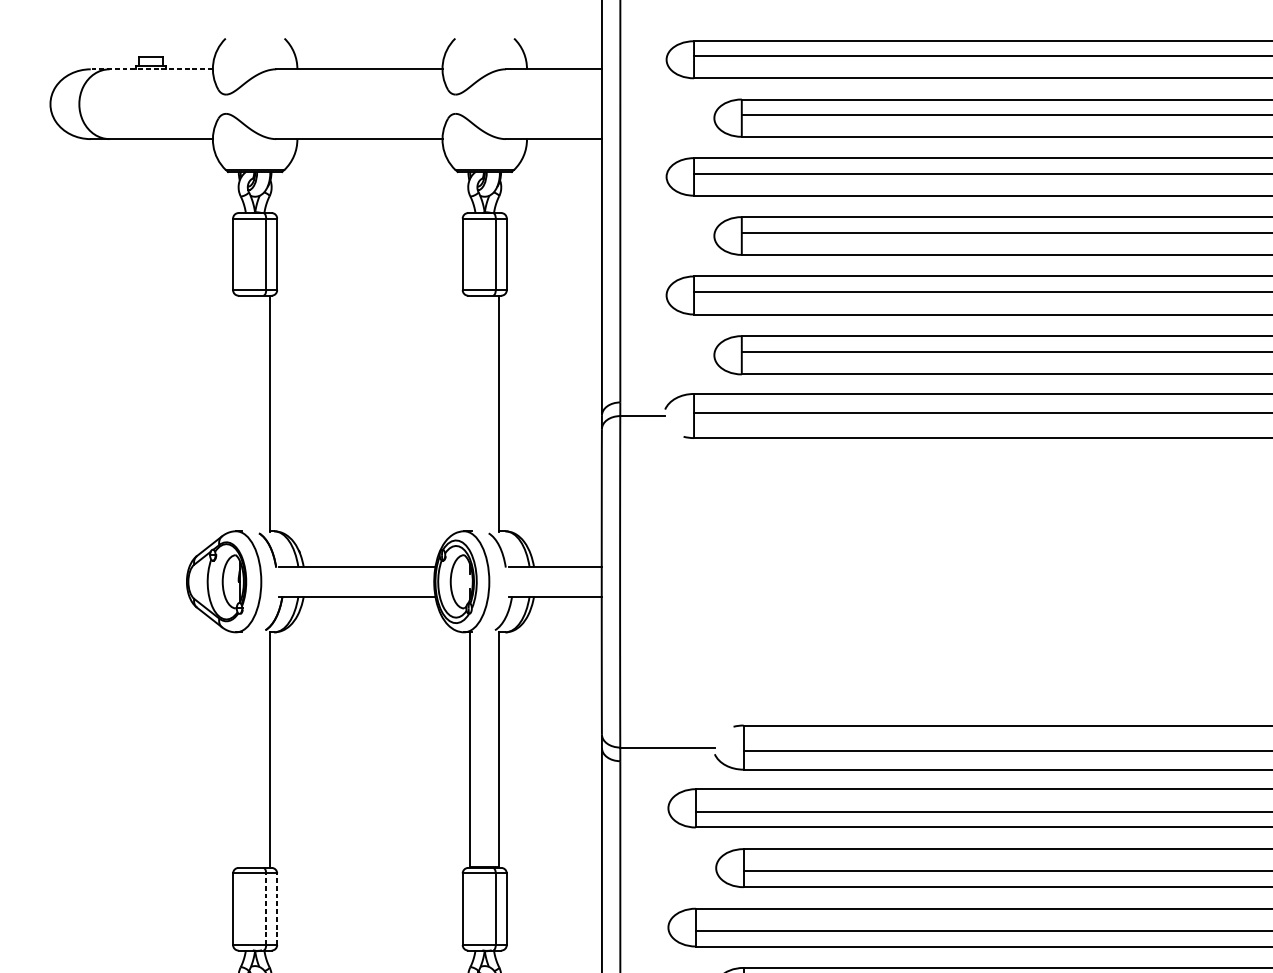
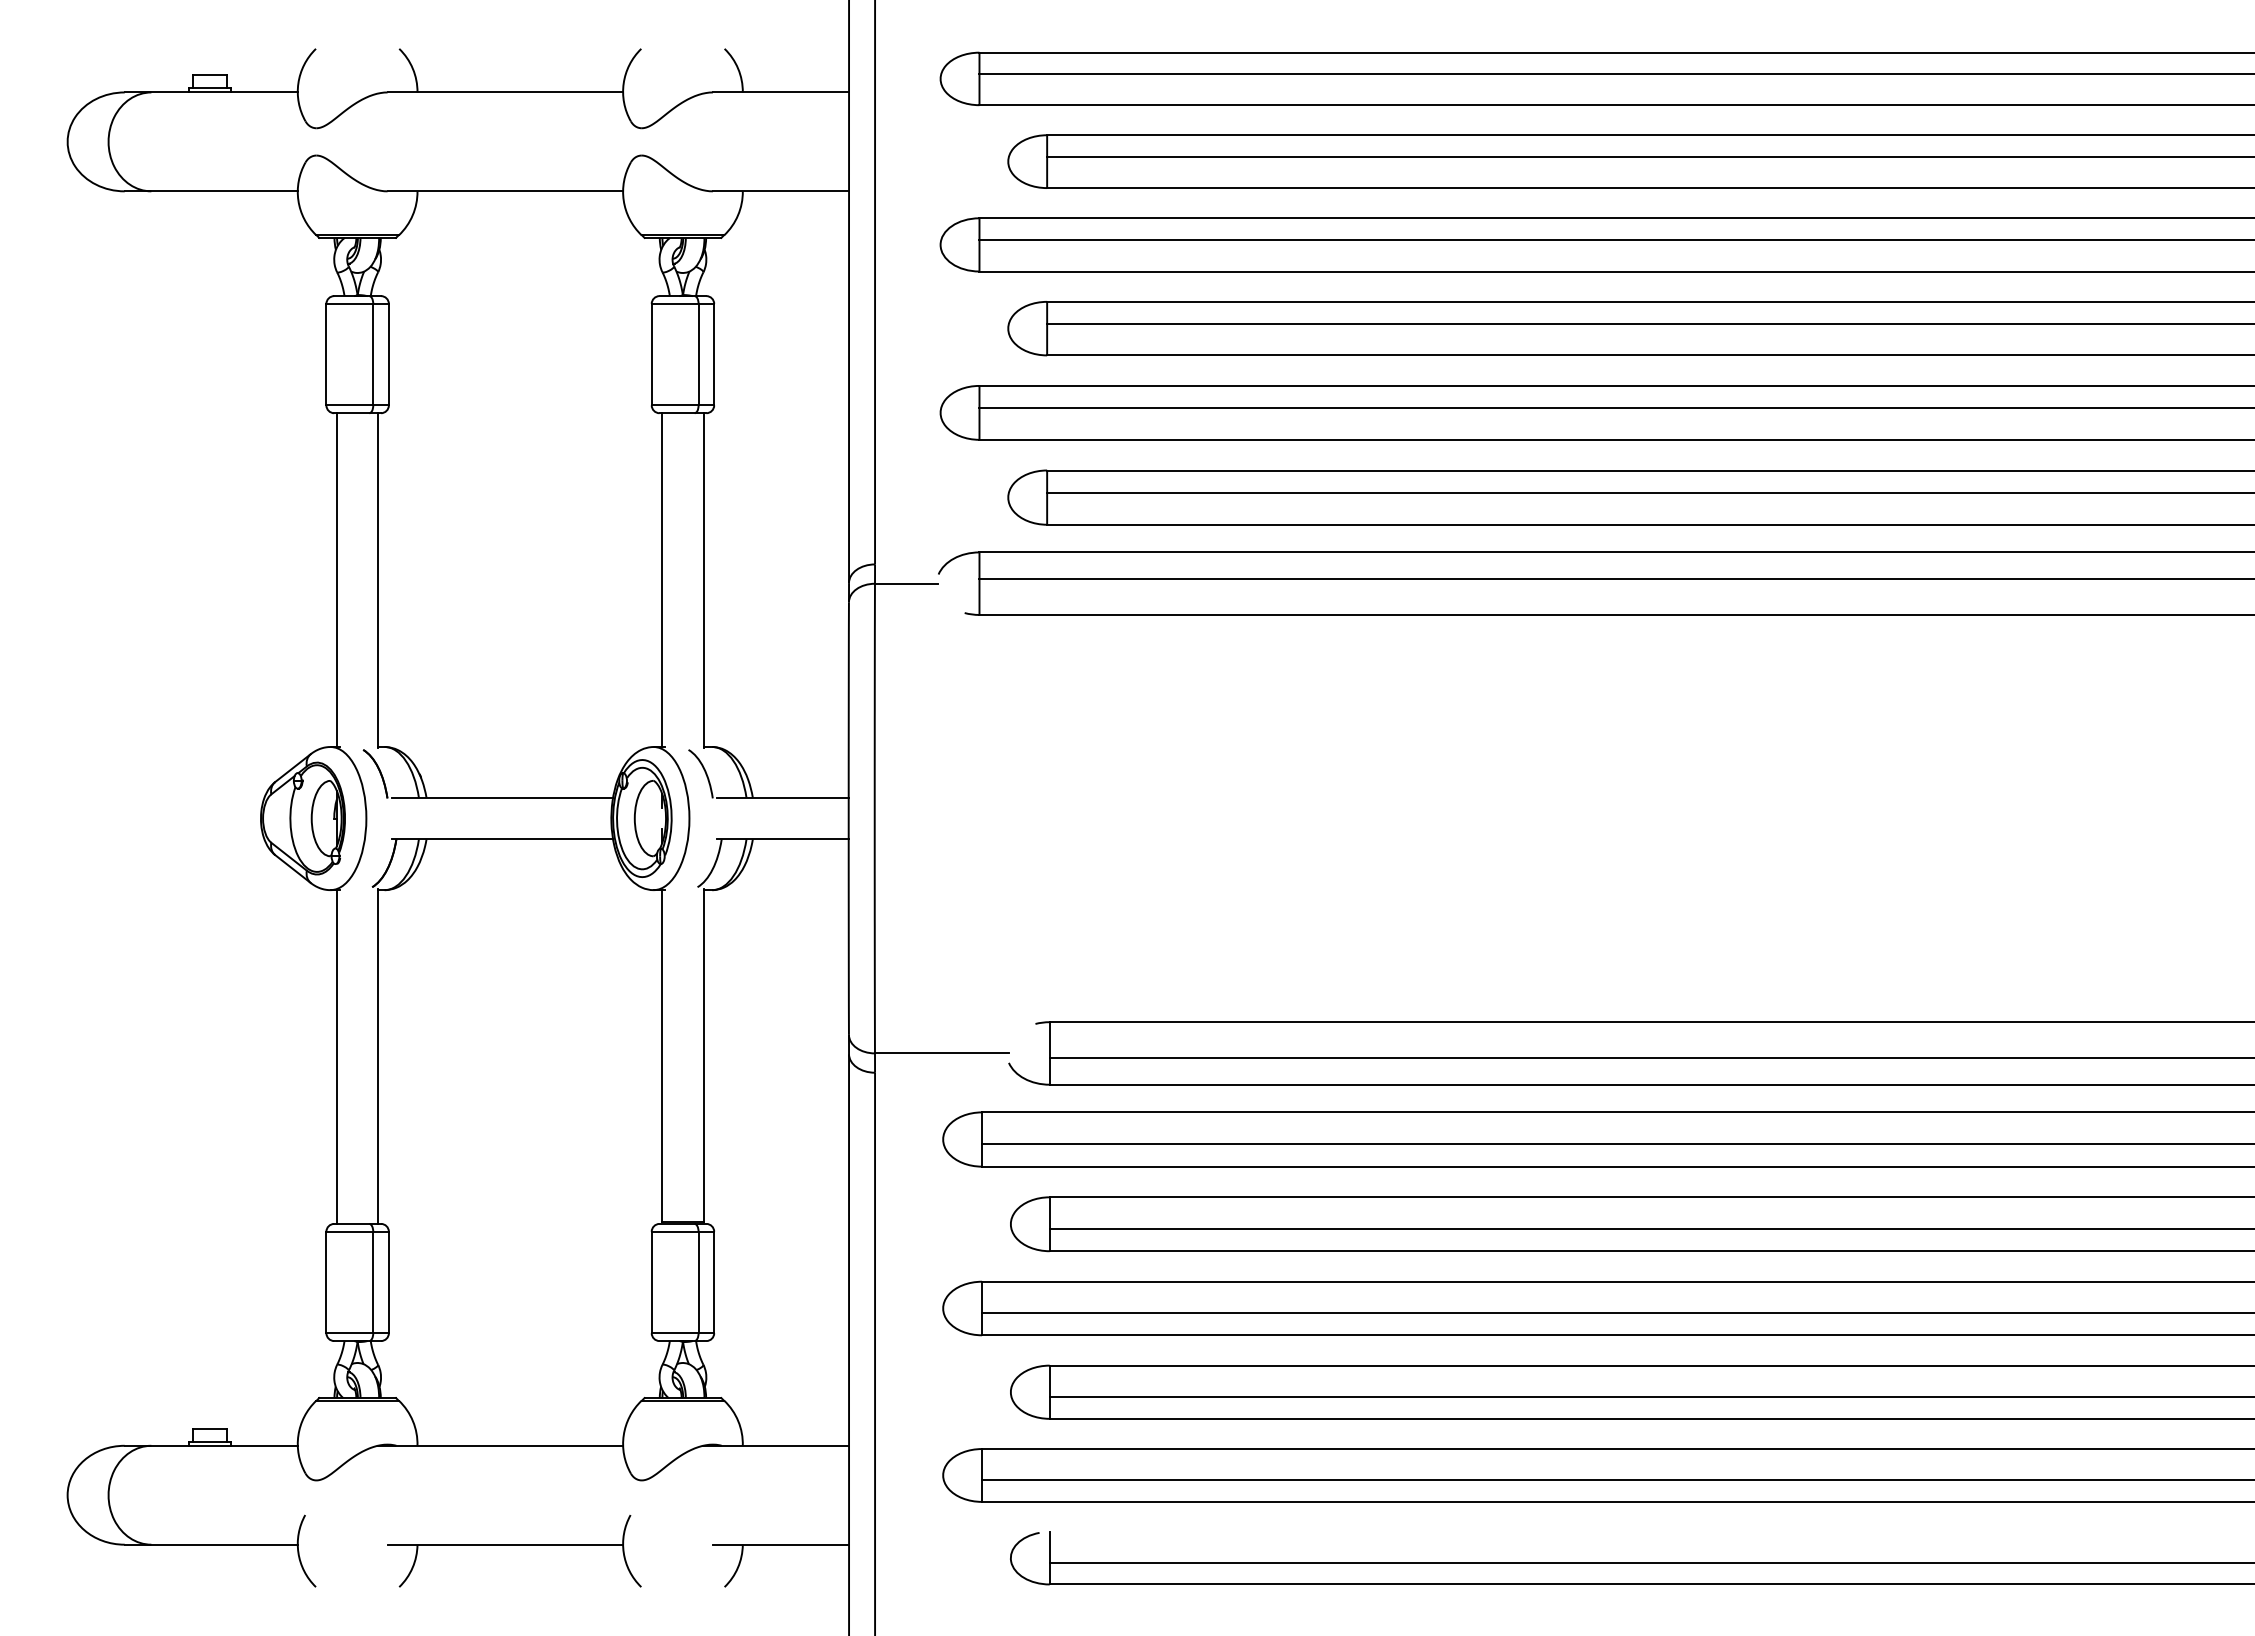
line: (151, 69) -> (211, 92), dashed -> solid
line: (240, 413) -> (336, 580), added
line: (470, 413) -> (662, 580), added
line: (240, 749) -> (336, 1056), added
line: (266, 909) -> (373, 1282), dashed -> solid
line: (276, 909) -> (388, 1282), dashed -> solid

